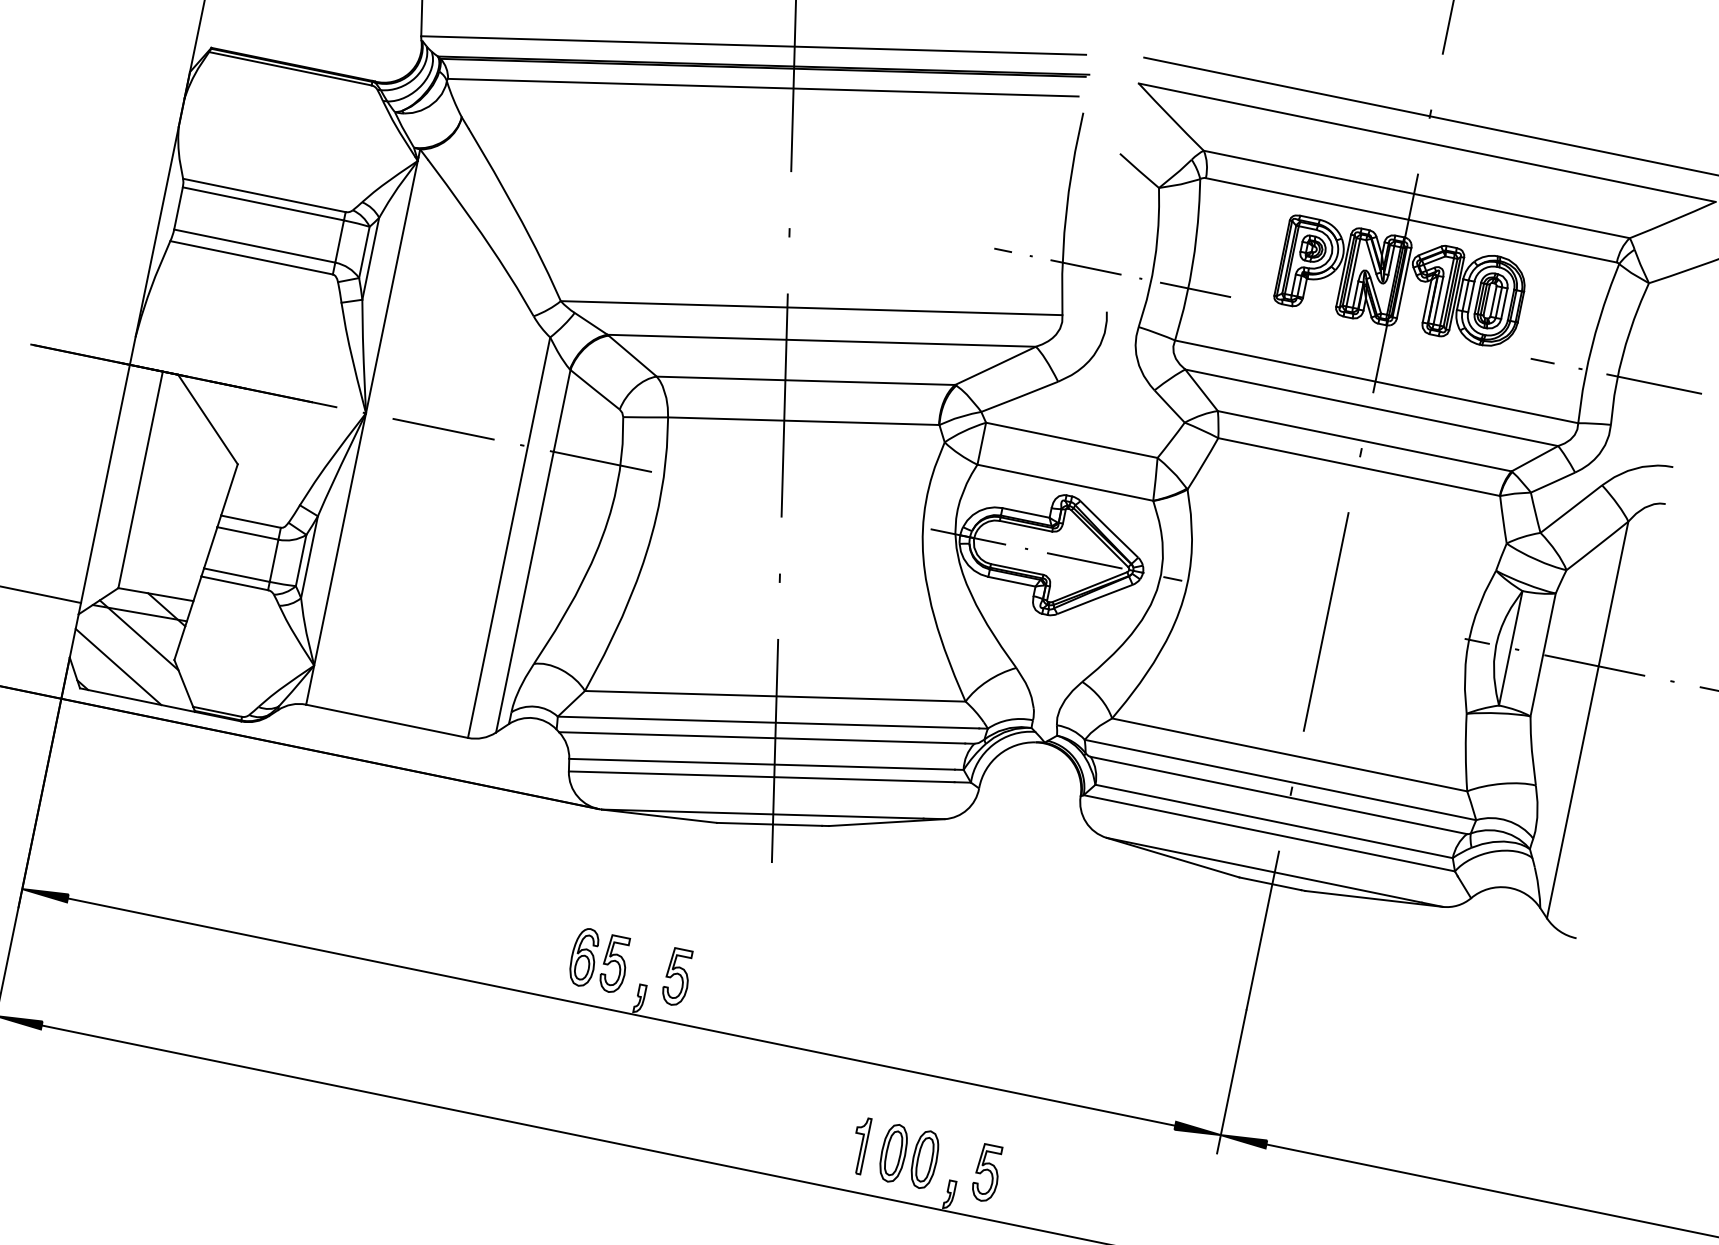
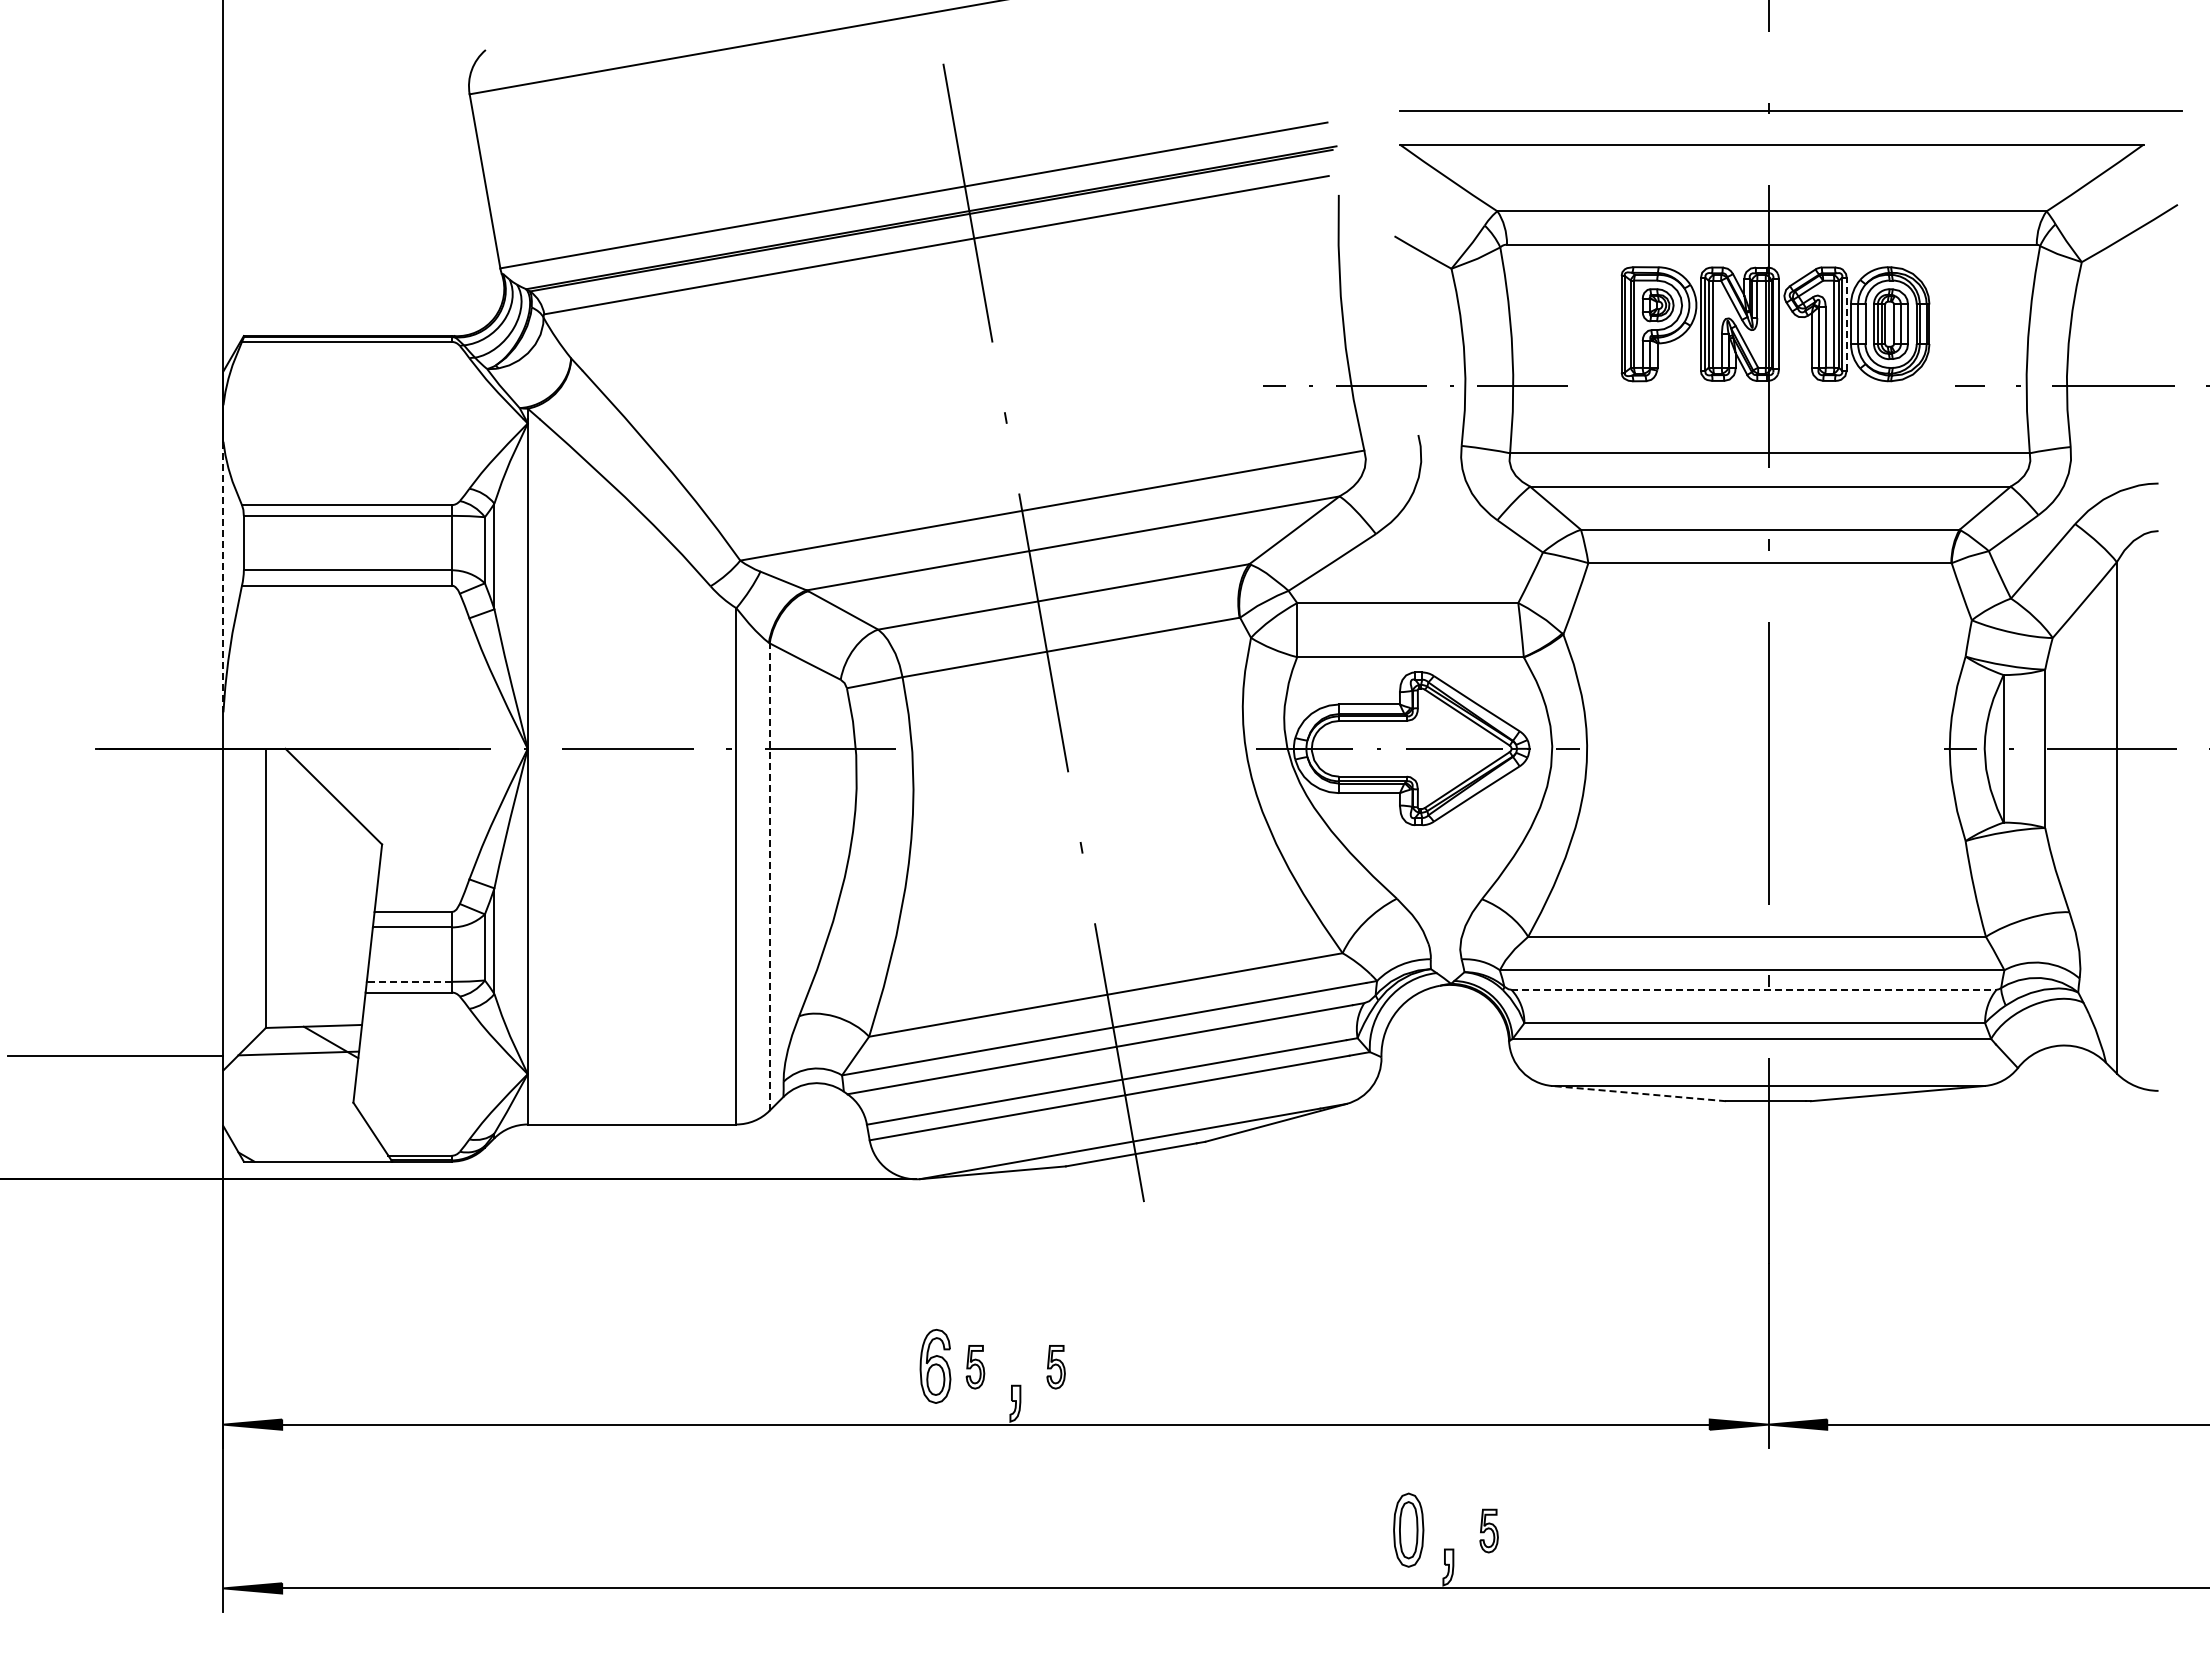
line: (157, 231) -> (223, 577), solid -> dashed
line: (1456, 294) -> (1846, 324), solid -> dashed
line: (533, 551) -> (769, 877), solid -> dashed
line: (236, 574) -> (408, 981), solid -> dashed
line: (139, 634) -> (303, 1080), removed
line: (118, 666) -> (285, 1125), removed
line: (1279, 795) -> (1754, 989), solid -> dashed
line: (1172, 857) -> (1638, 1093), solid -> dashed
part: (614, 963) -> (975, 1366), size x0.6
part: (677, 976) -> (1055, 1366), size x0.6
part: (859, 1144) -> (1324, 1528), removed
part: (893, 1152) -> (1367, 1529), removed
part: (986, 1172) -> (1488, 1530), size x0.6

